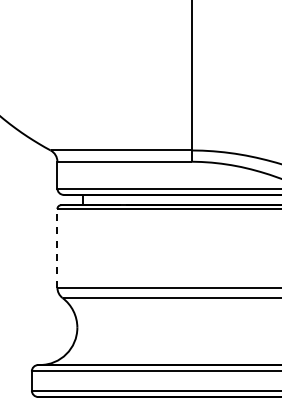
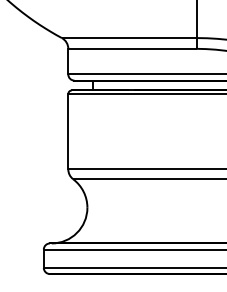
line: (57, 247) -> (68, 130), dashed -> solid

